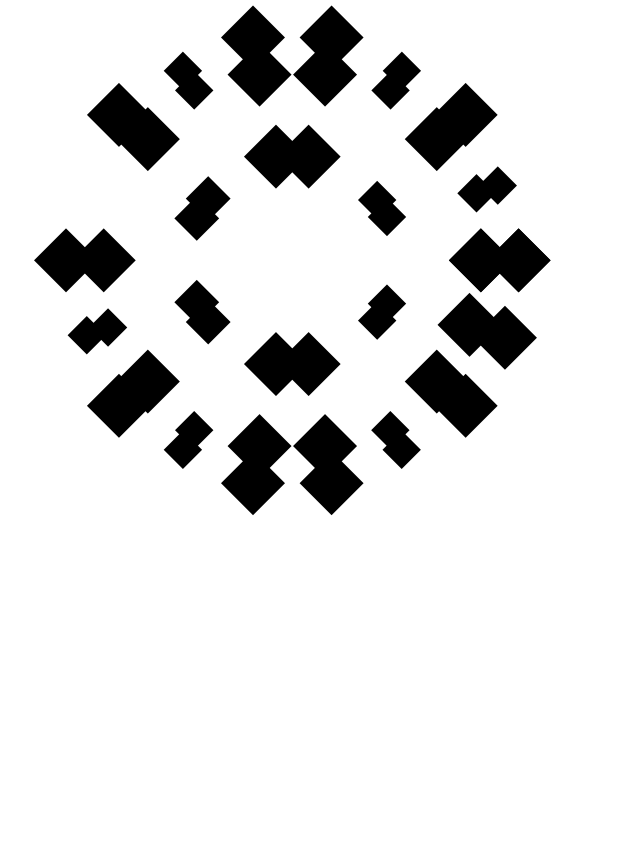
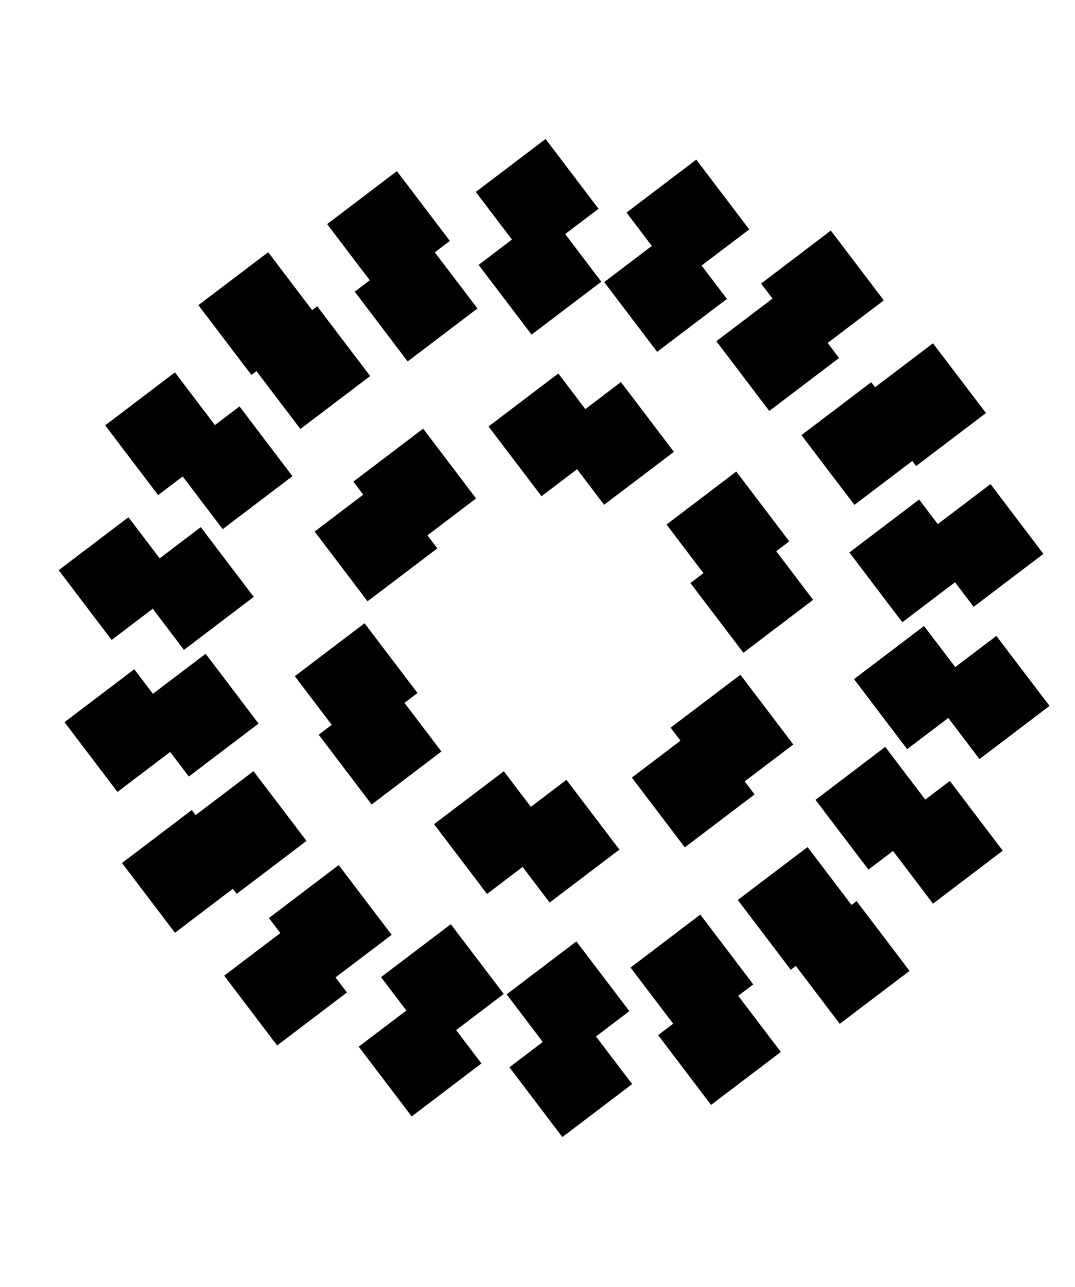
part: (188, 80) -> (402, 265), size x1.67
part: (396, 80) -> (801, 320), size x1.67
part: (97, 189) -> (199, 450), added
part: (486, 189) -> (945, 553), size x1.67
part: (202, 208) -> (395, 515), size x1.43
part: (381, 208) -> (738, 562), size x1.67
part: (202, 311) -> (368, 712), size x1.43
part: (381, 311) -> (711, 759), size x1.67
part: (97, 331) -> (161, 723), size x1.67
part: (188, 439) -> (307, 954), size x1.67
part: (395, 439) -> (704, 1008), size x1.67

